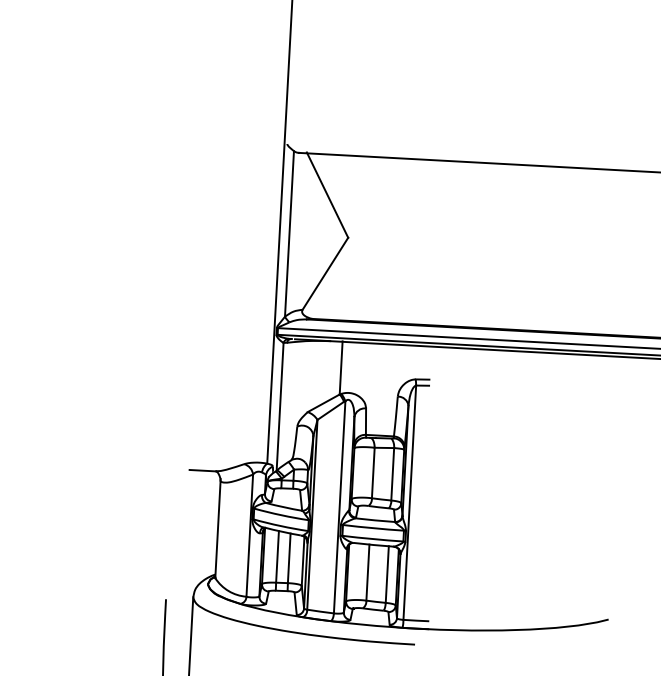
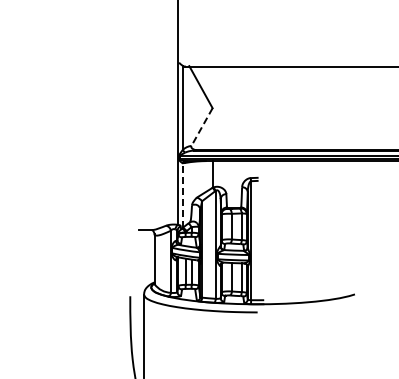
line: (326, 274) -> (202, 127), solid -> dashed
line: (279, 406) -> (182, 195), solid -> dashed

